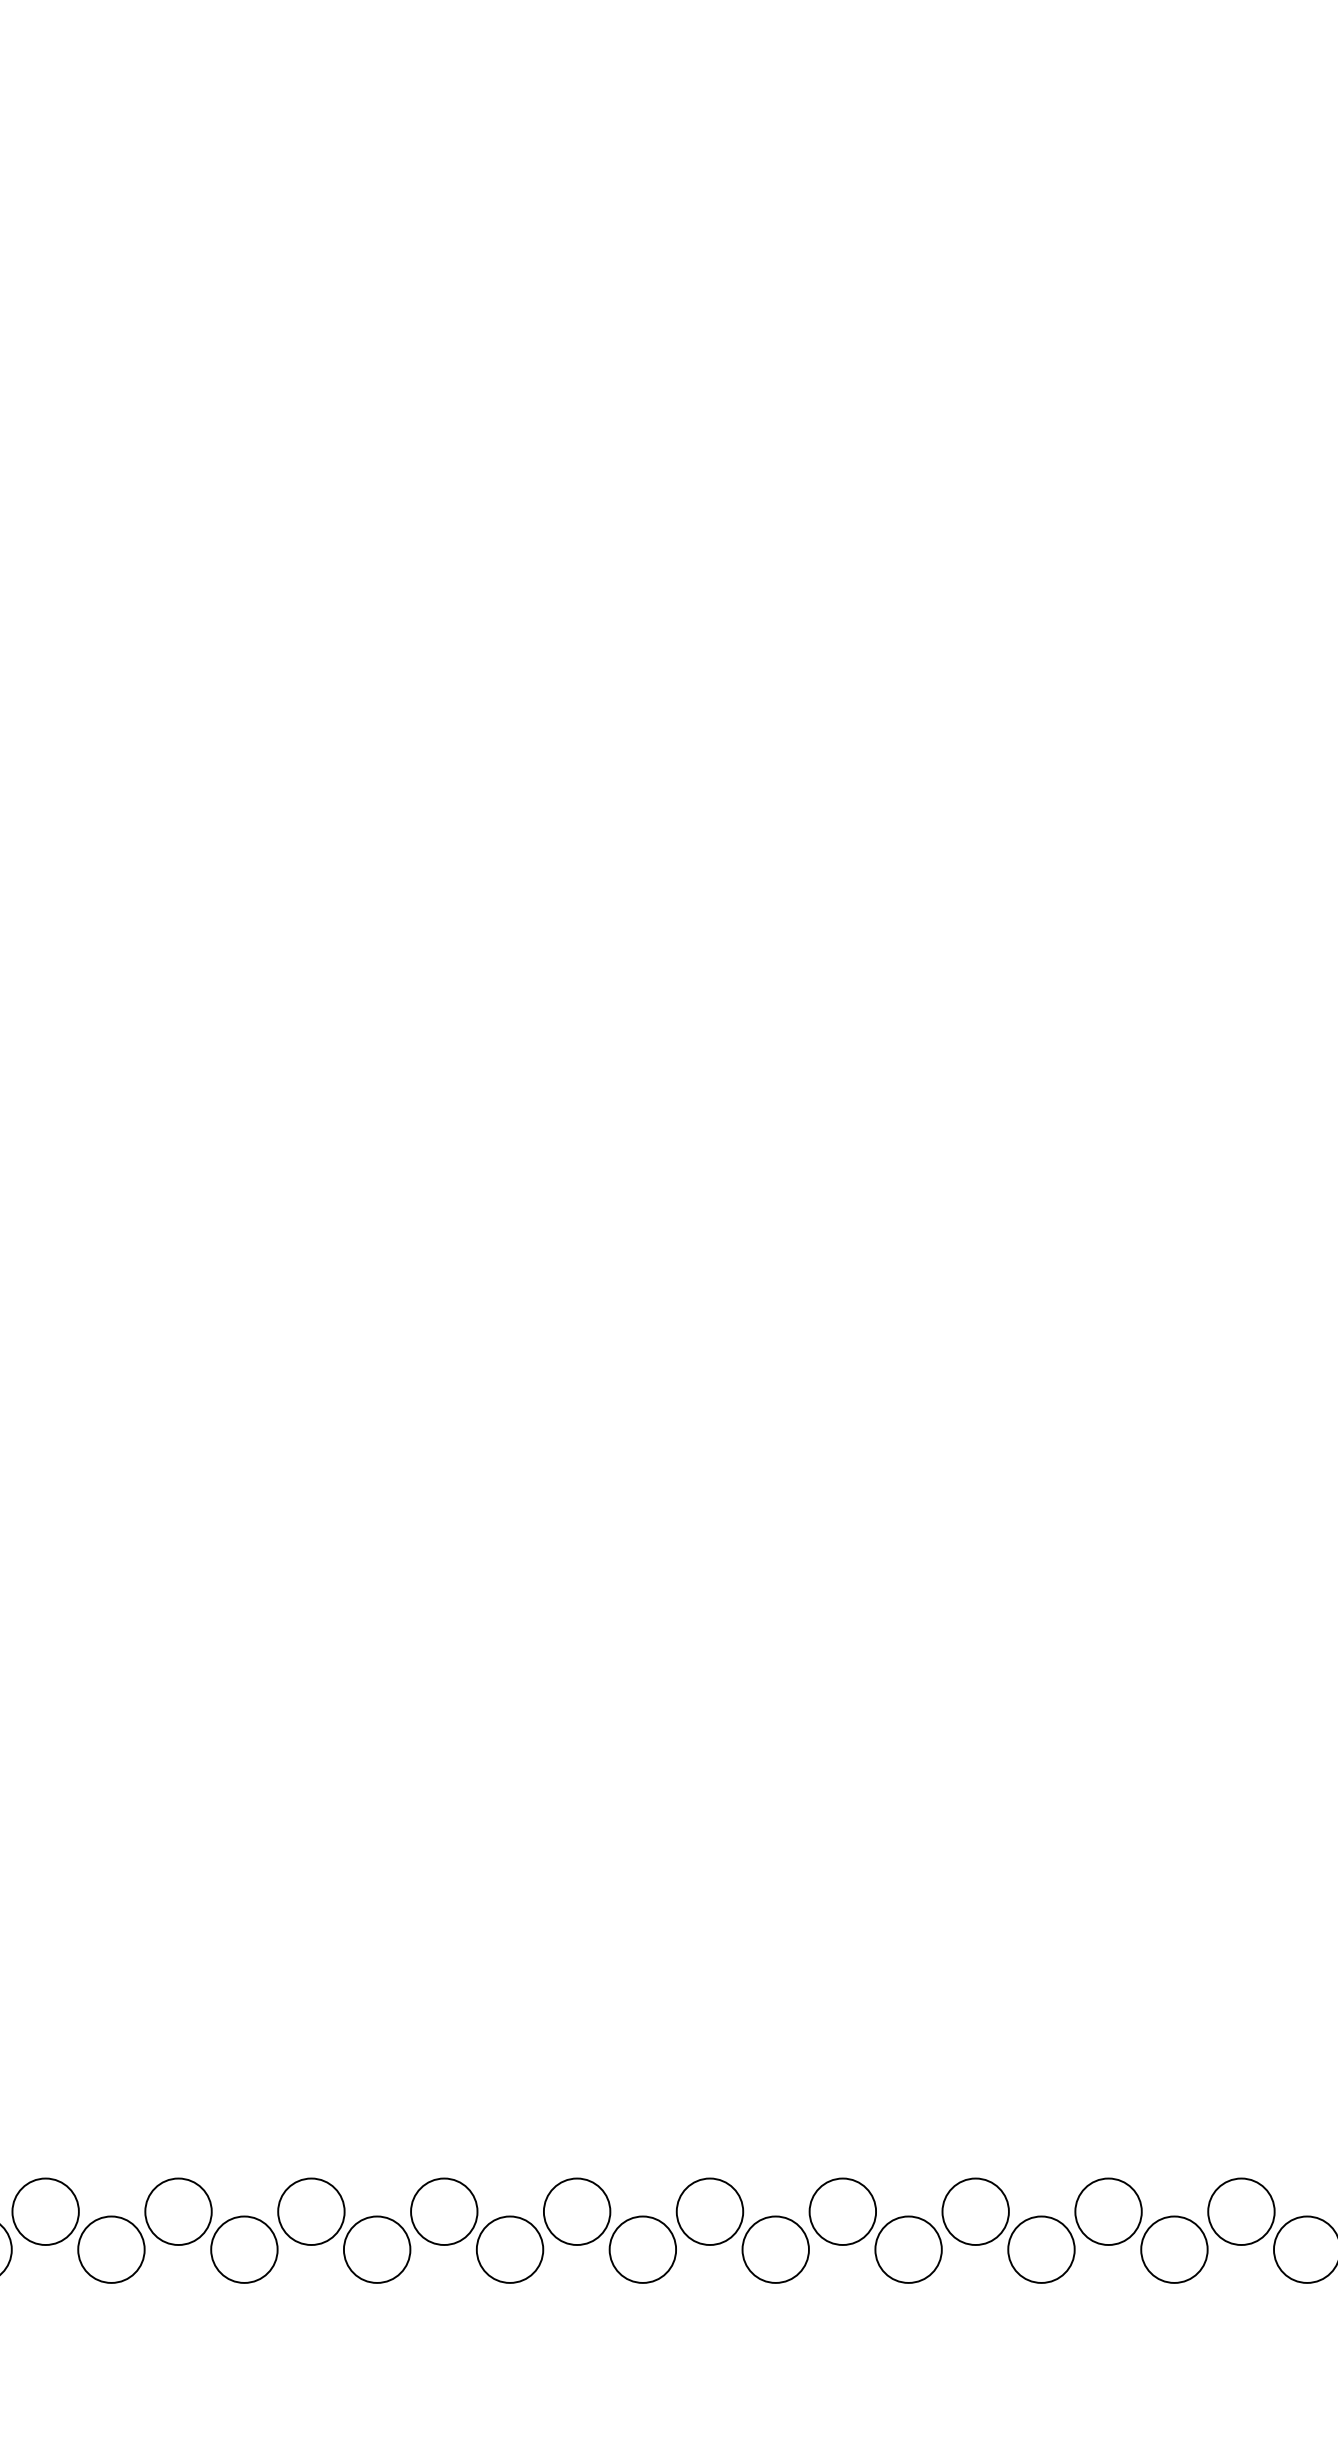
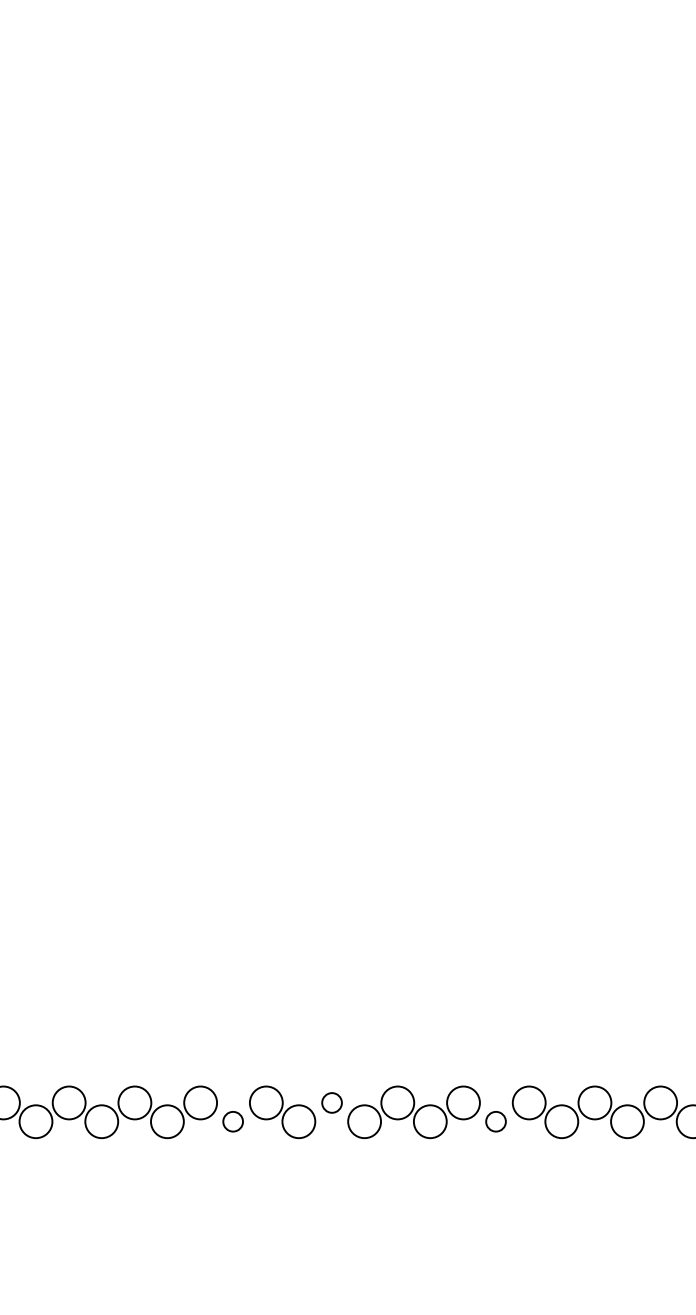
circle: (708, 2210) -> (331, 1102), size x0.6
circle: (508, 2249) -> (232, 1121), size x0.6
circle: (1040, 2249) -> (495, 1121), size x0.6

